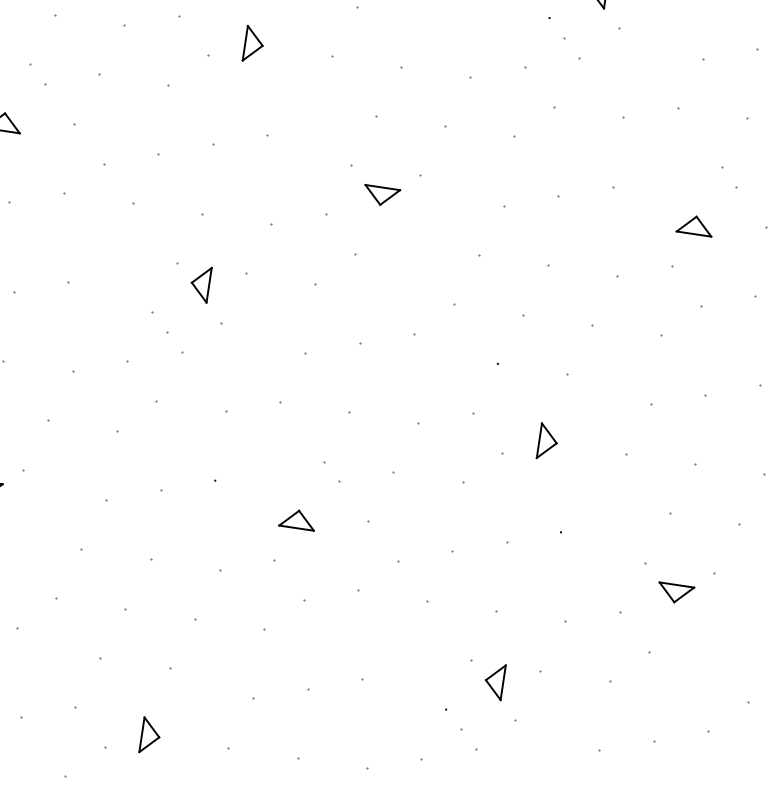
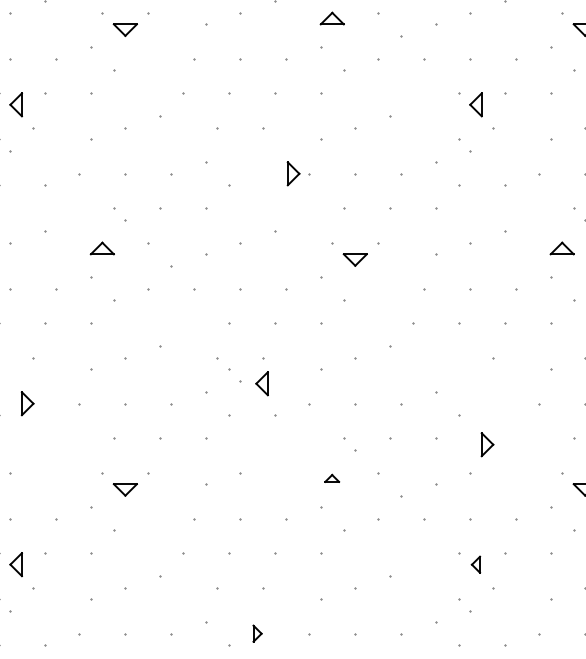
part: (253, 44) -> (293, 173), moved
part: (199, 283) -> (261, 383), moved
part: (548, 441) -> (487, 444), moved
part: (296, 519) -> (331, 478), size x0.6
part: (493, 681) -> (475, 564), size x0.7
part: (150, 735) -> (257, 633), size x0.7

